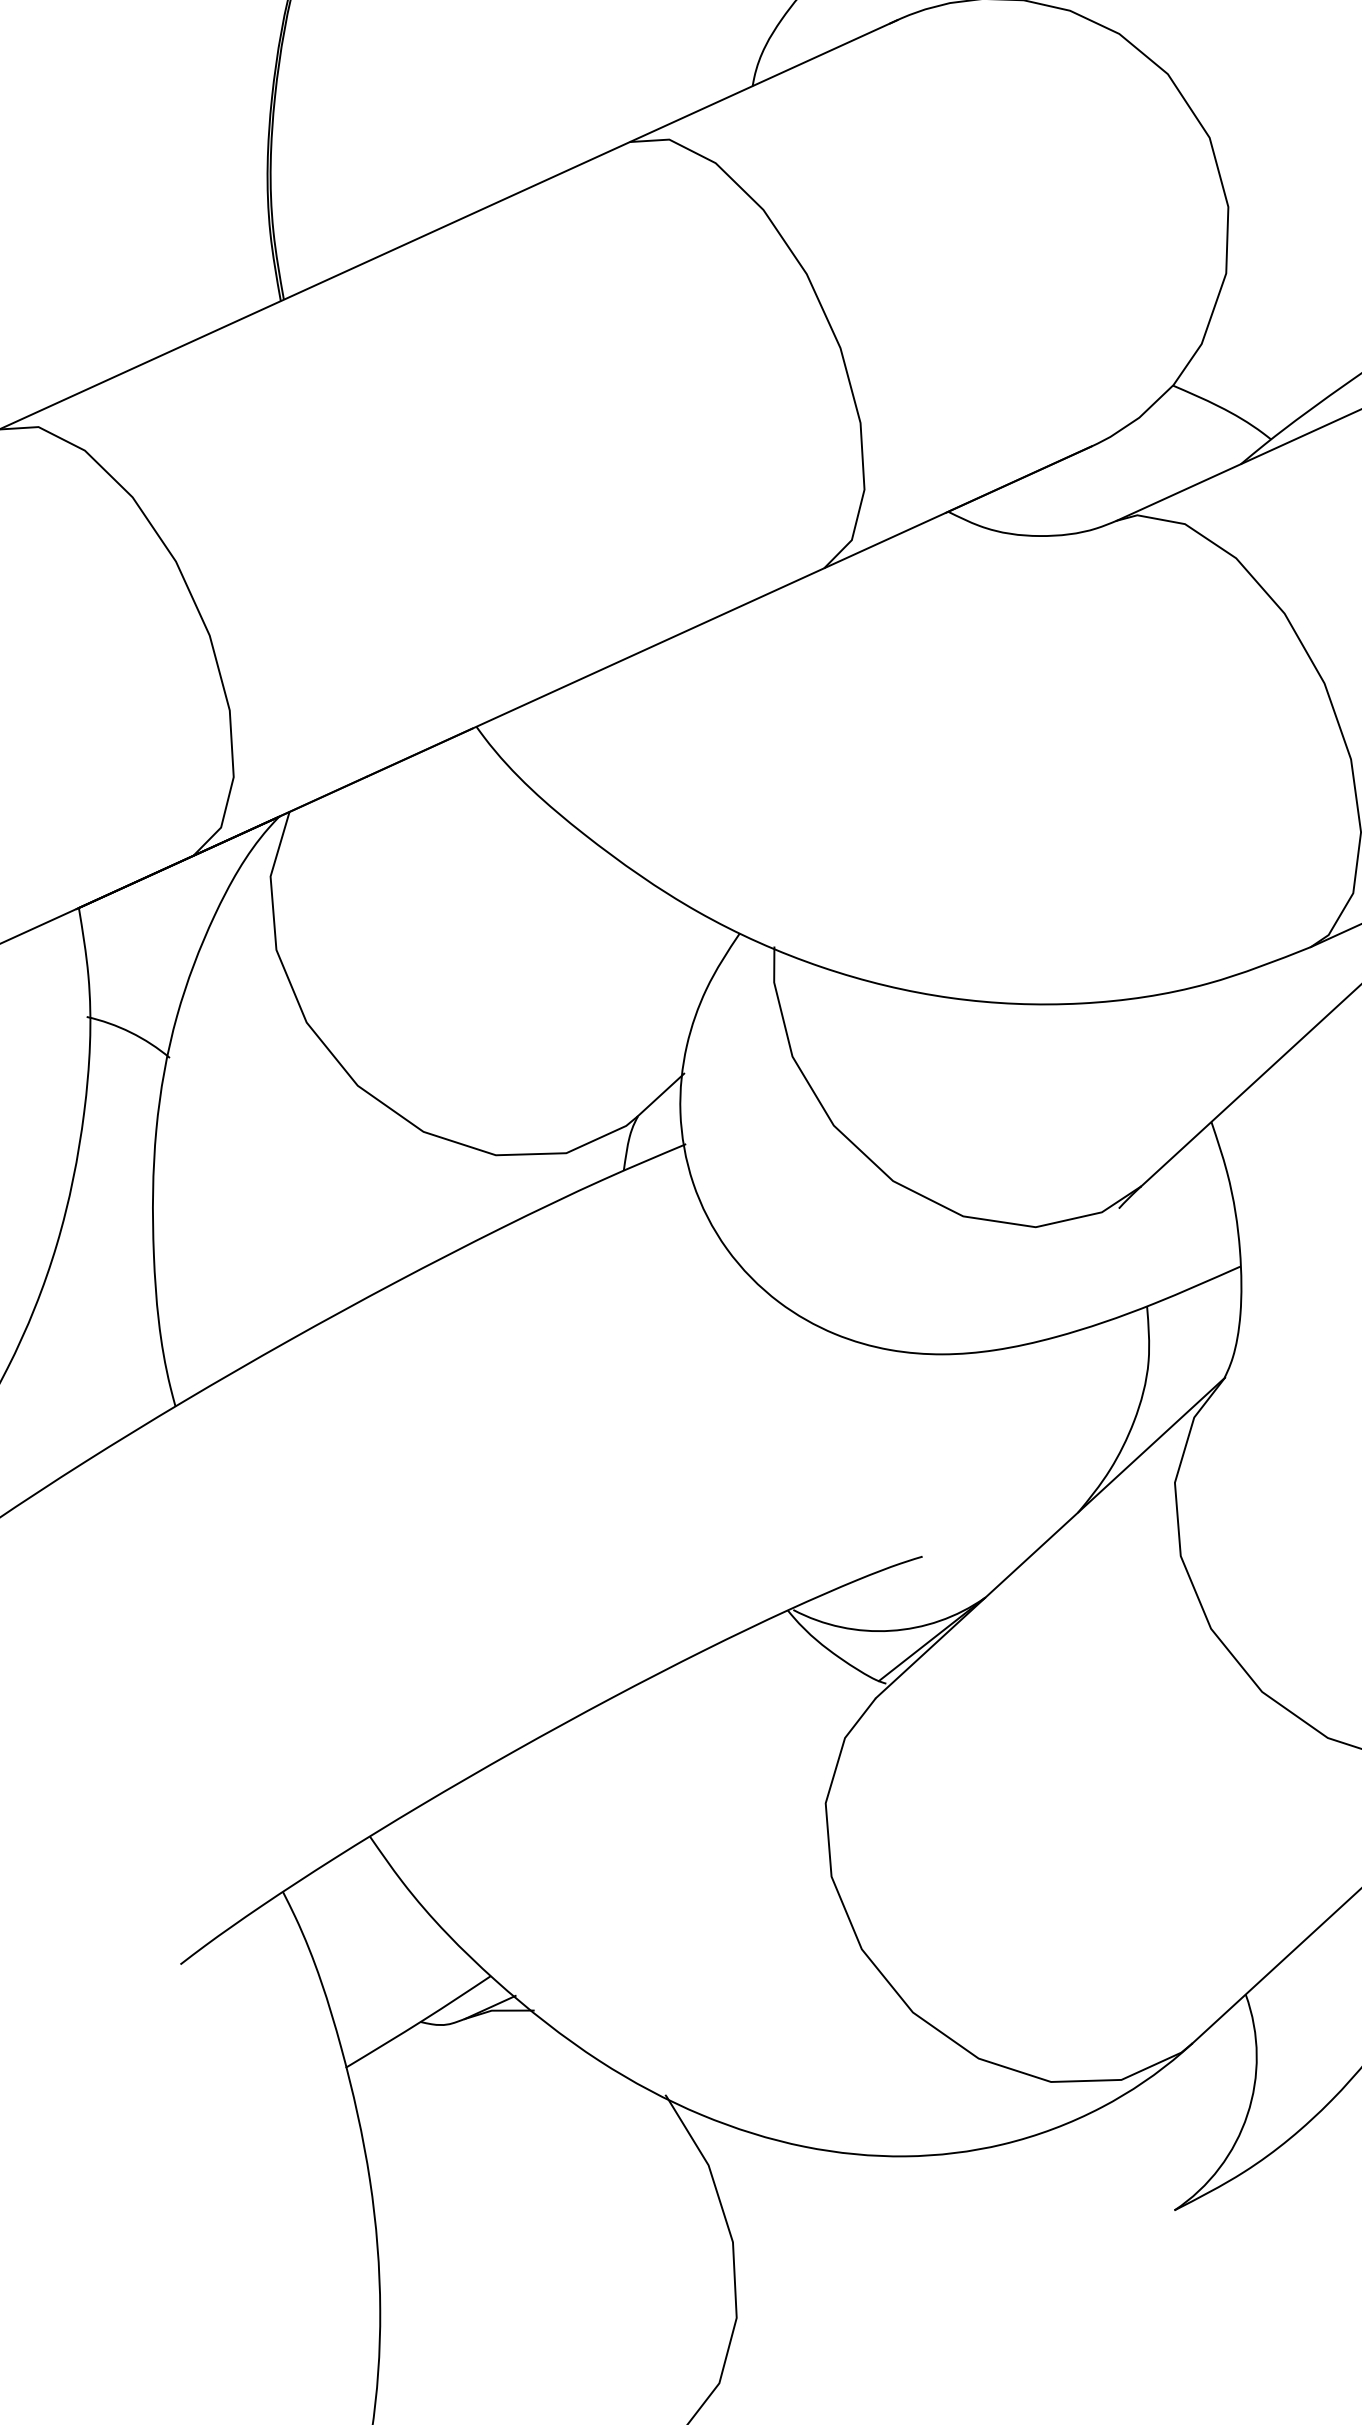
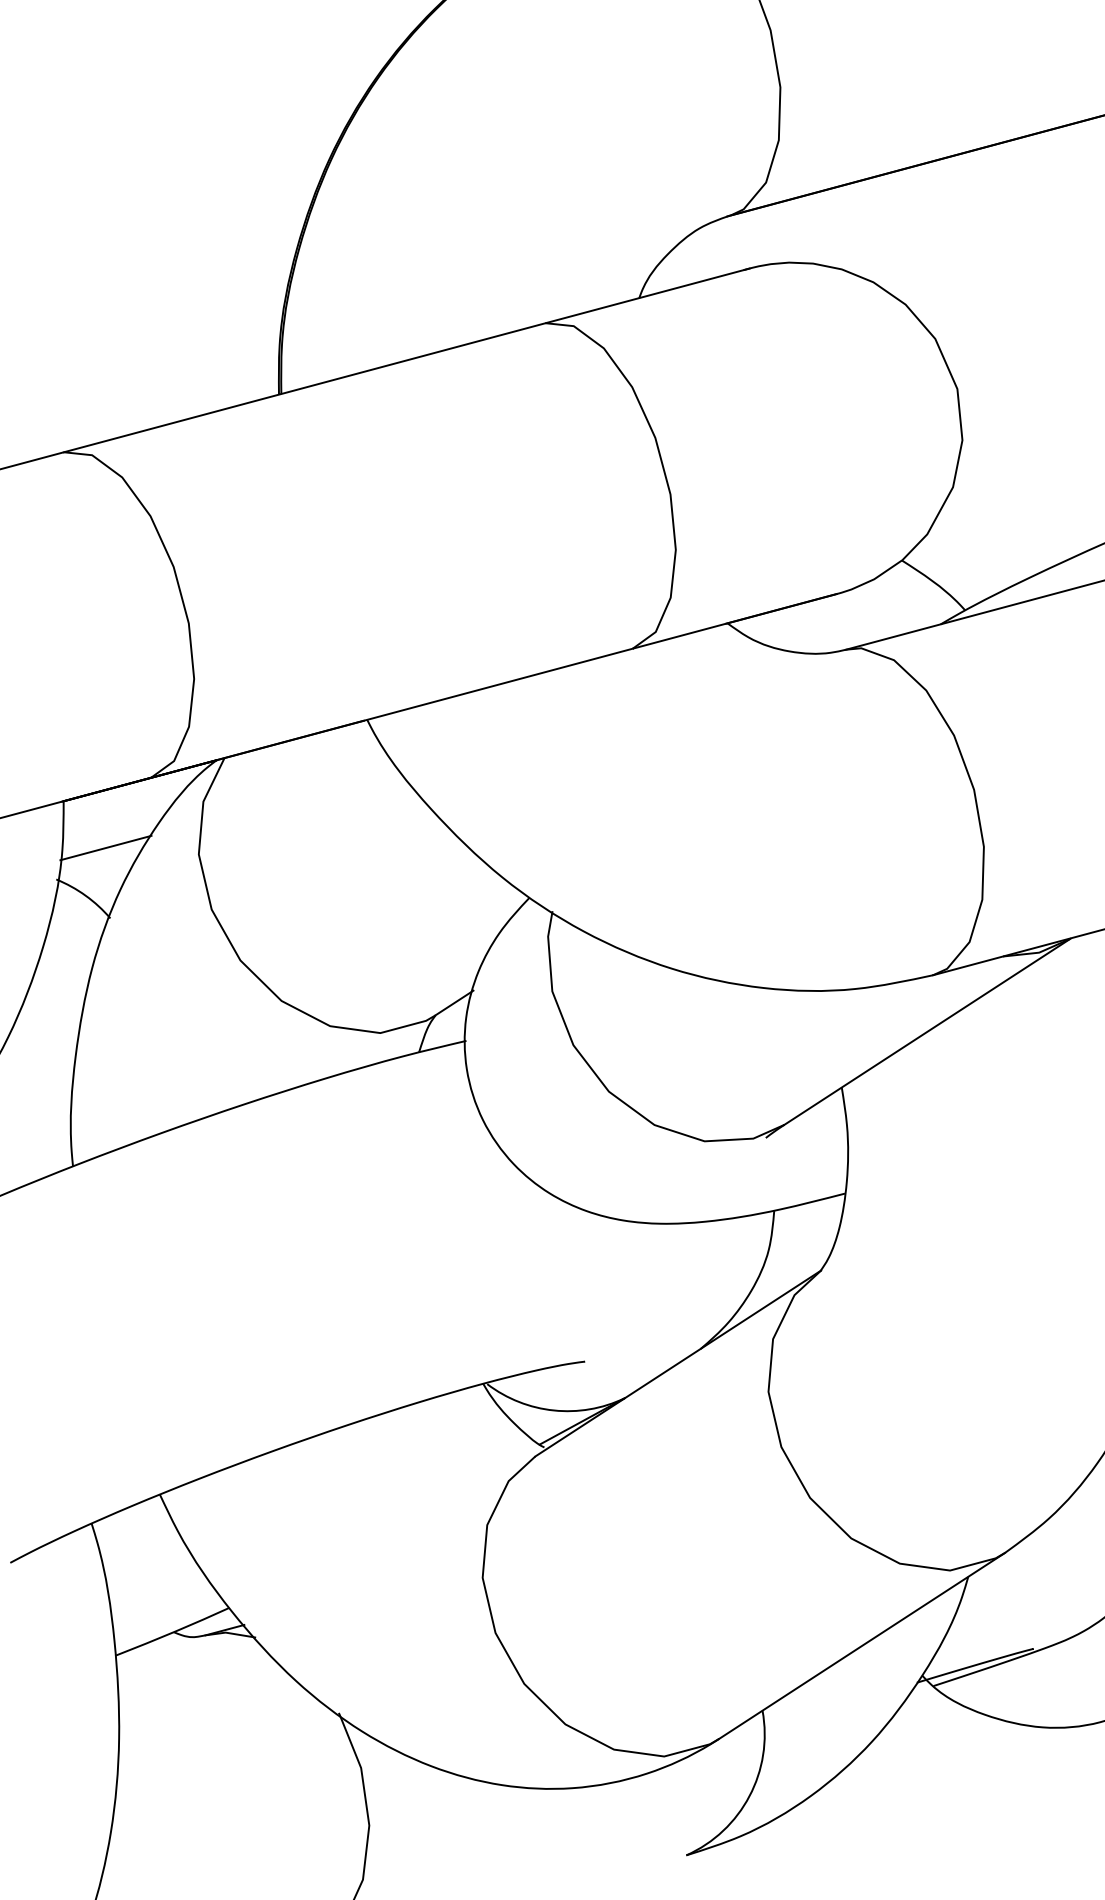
line: (146, 961) -> (105, 847), added

